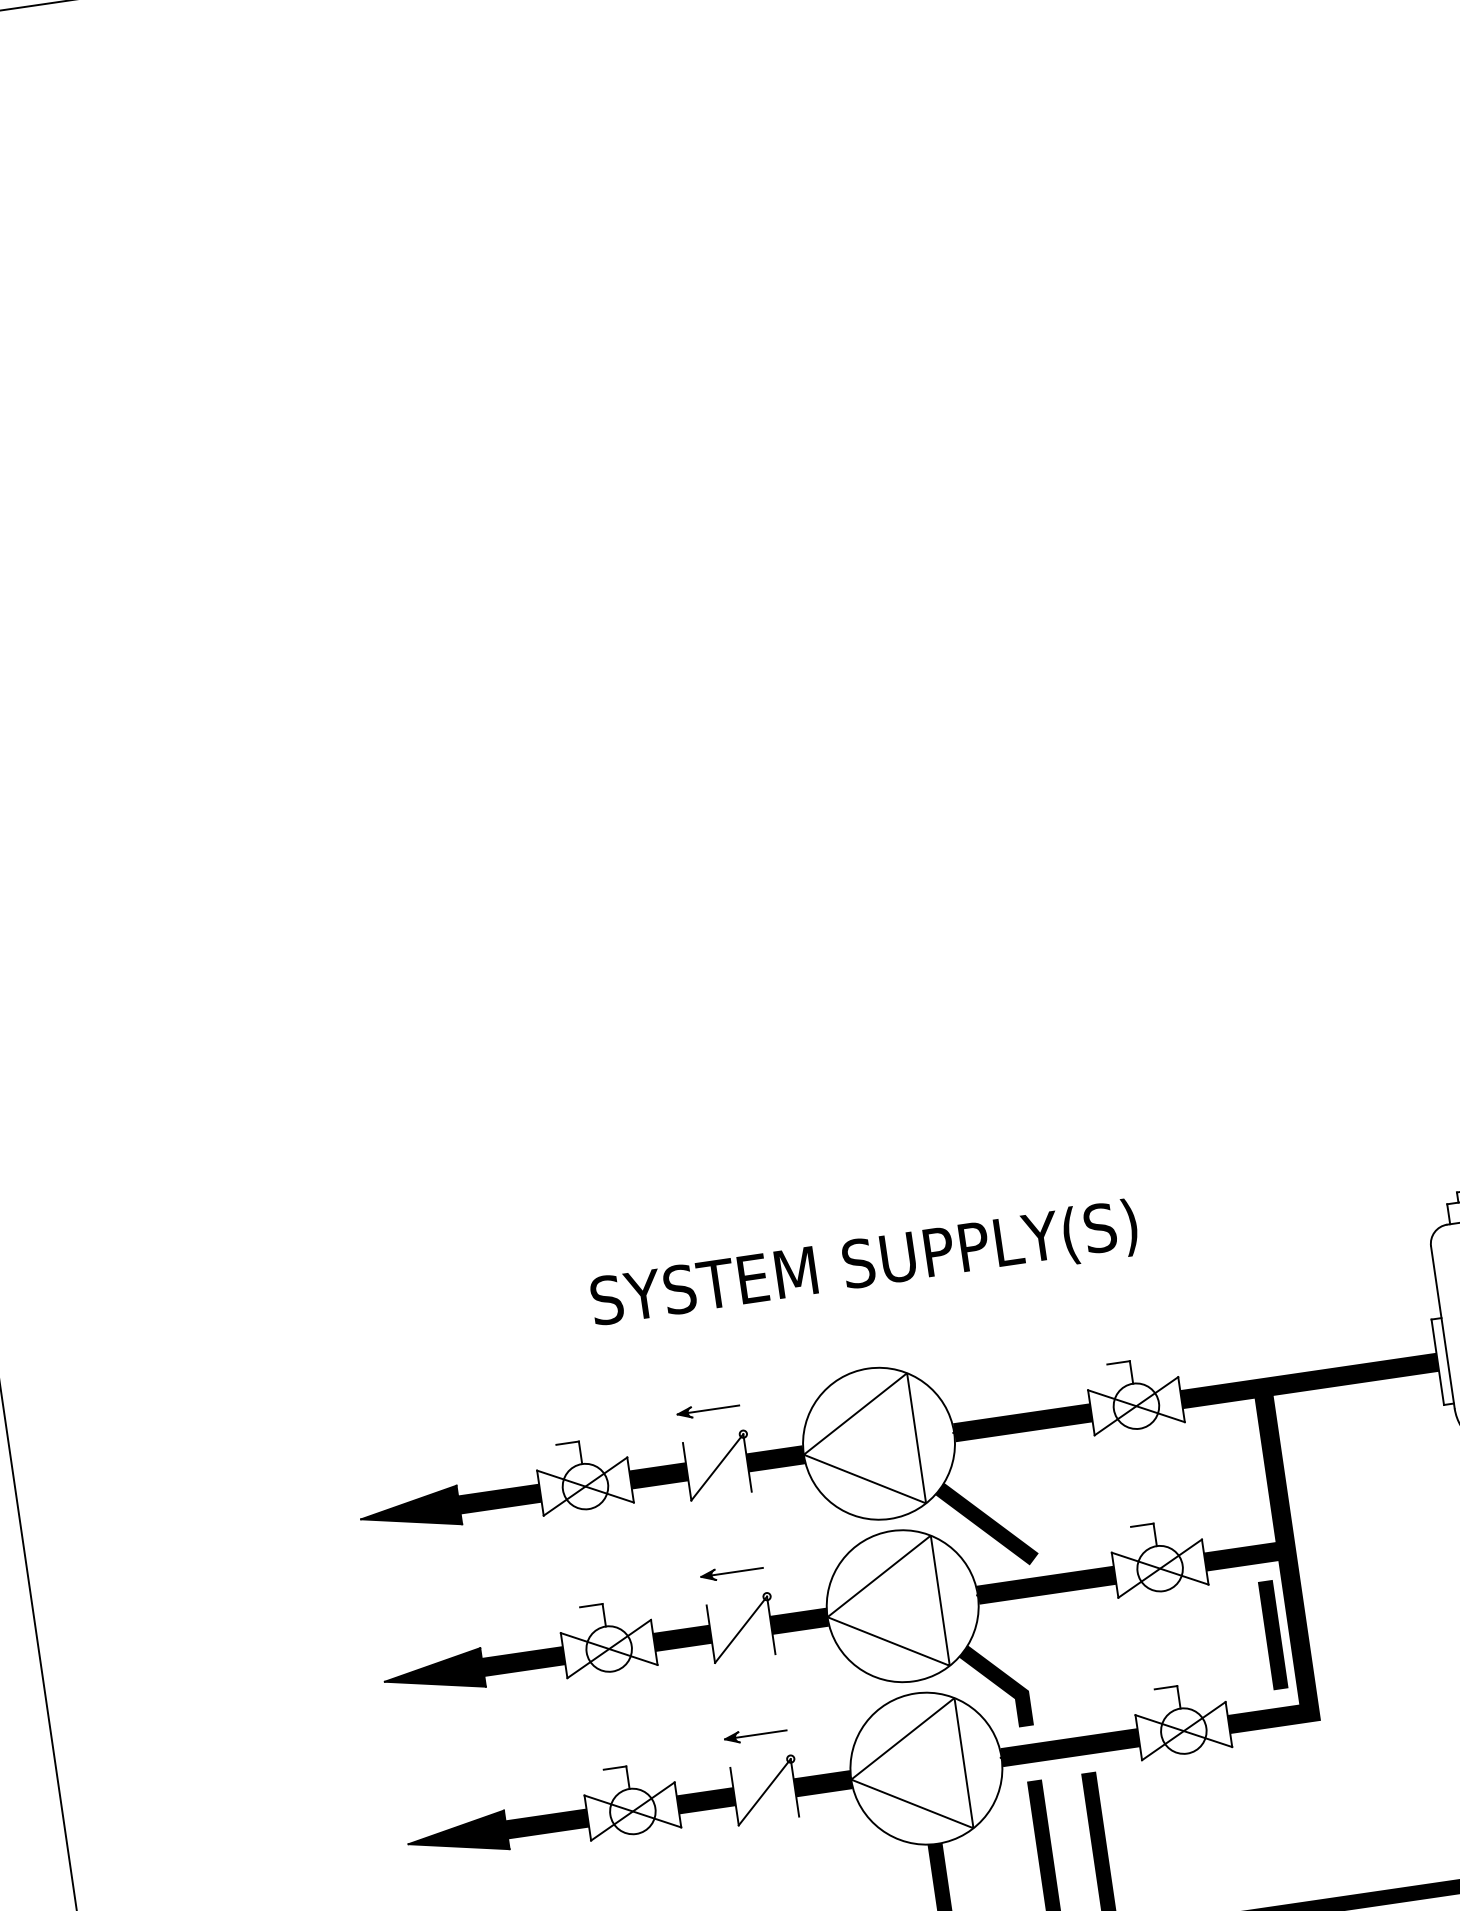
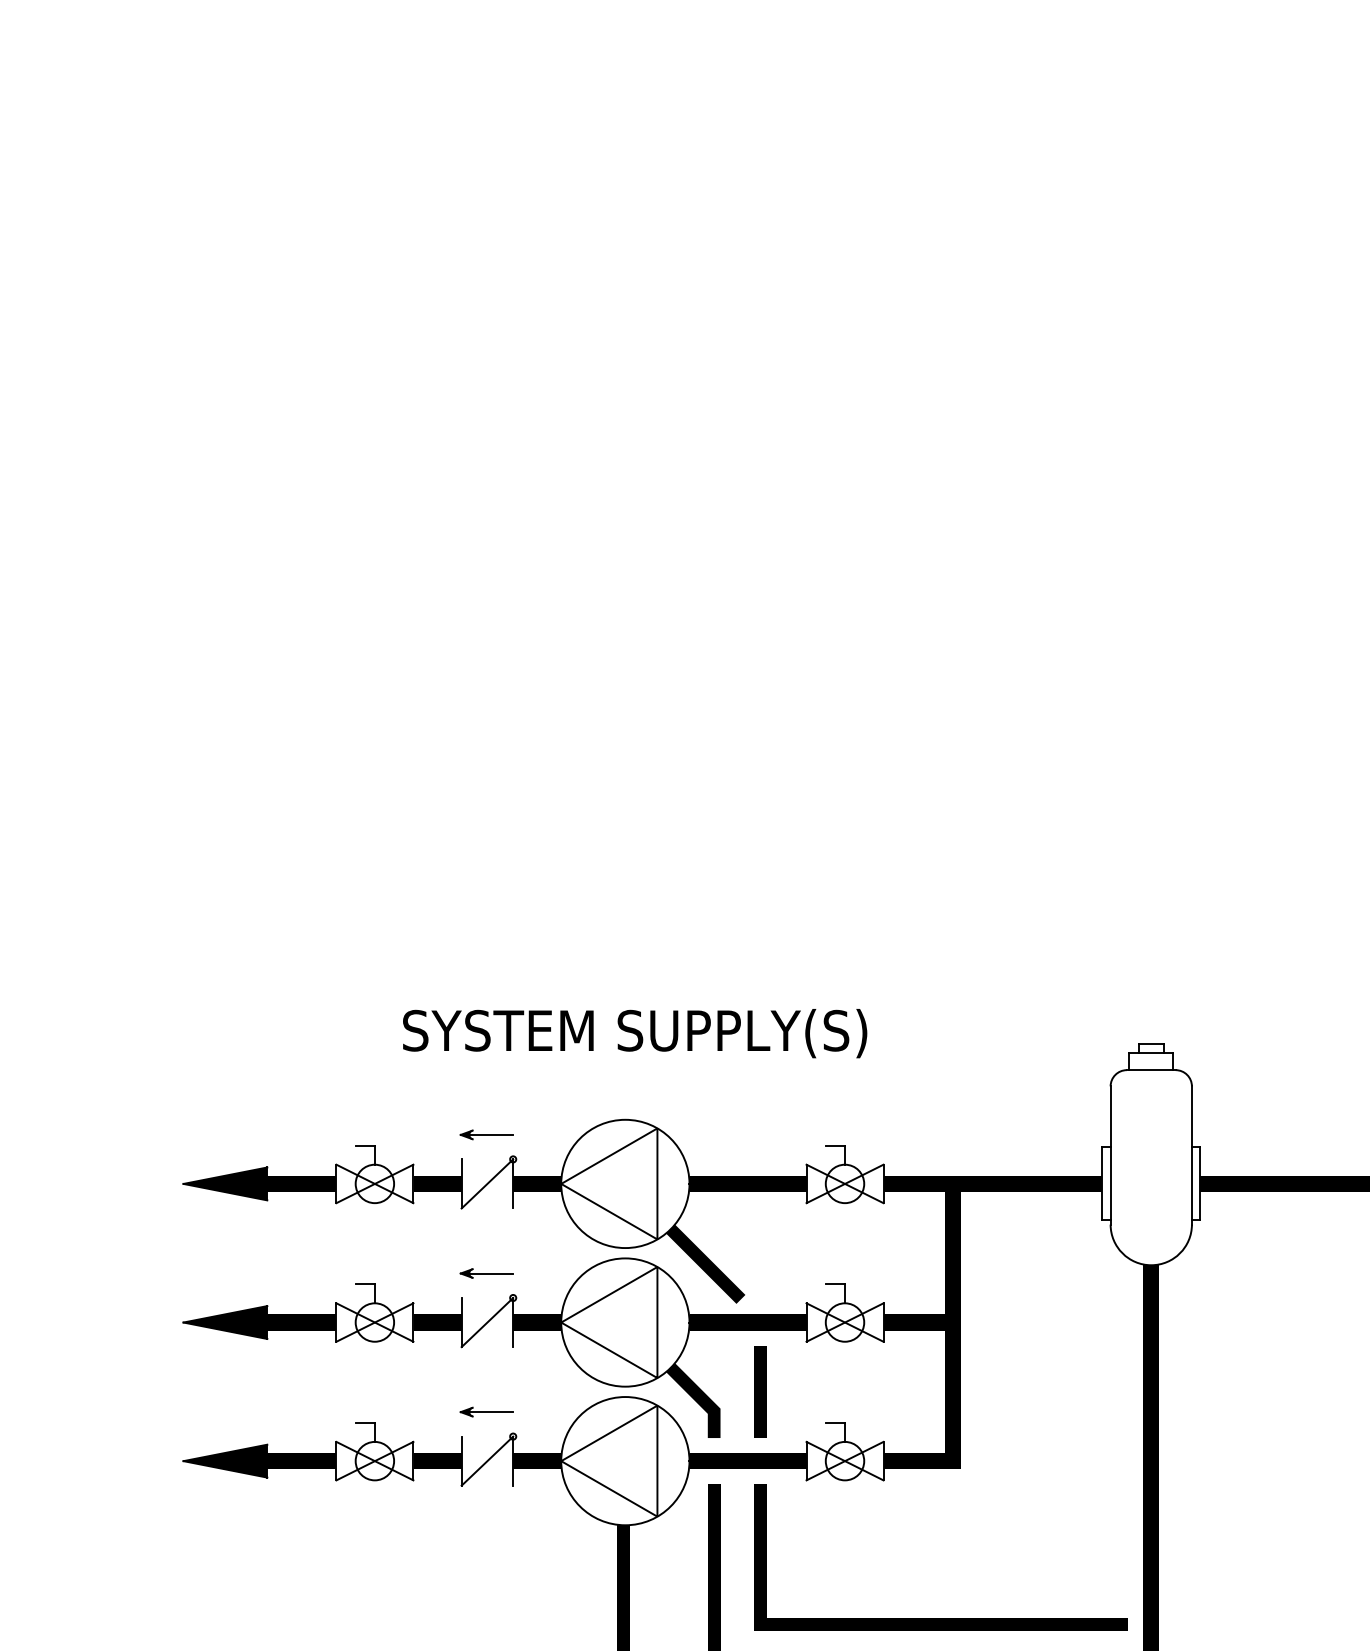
line: (1273, 1634) -> (760, 1391), moved

